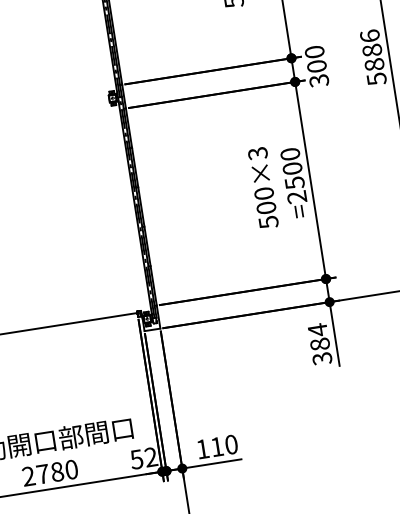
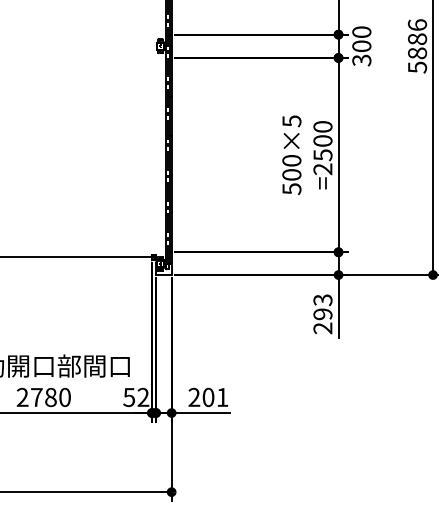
text: (257, 152) -> (291, 120), 500×3 -> 500×5
text: (319, 343) -> (322, 313), 384 -> 293
text: (217, 446) -> (208, 397), 110 -> 201

